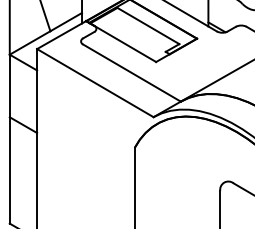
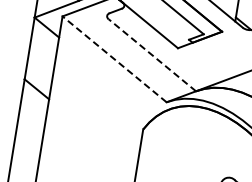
line: (132, 73) -> (152, 55), solid -> dashed
line: (94, 82) -> (113, 58), solid -> dashed

